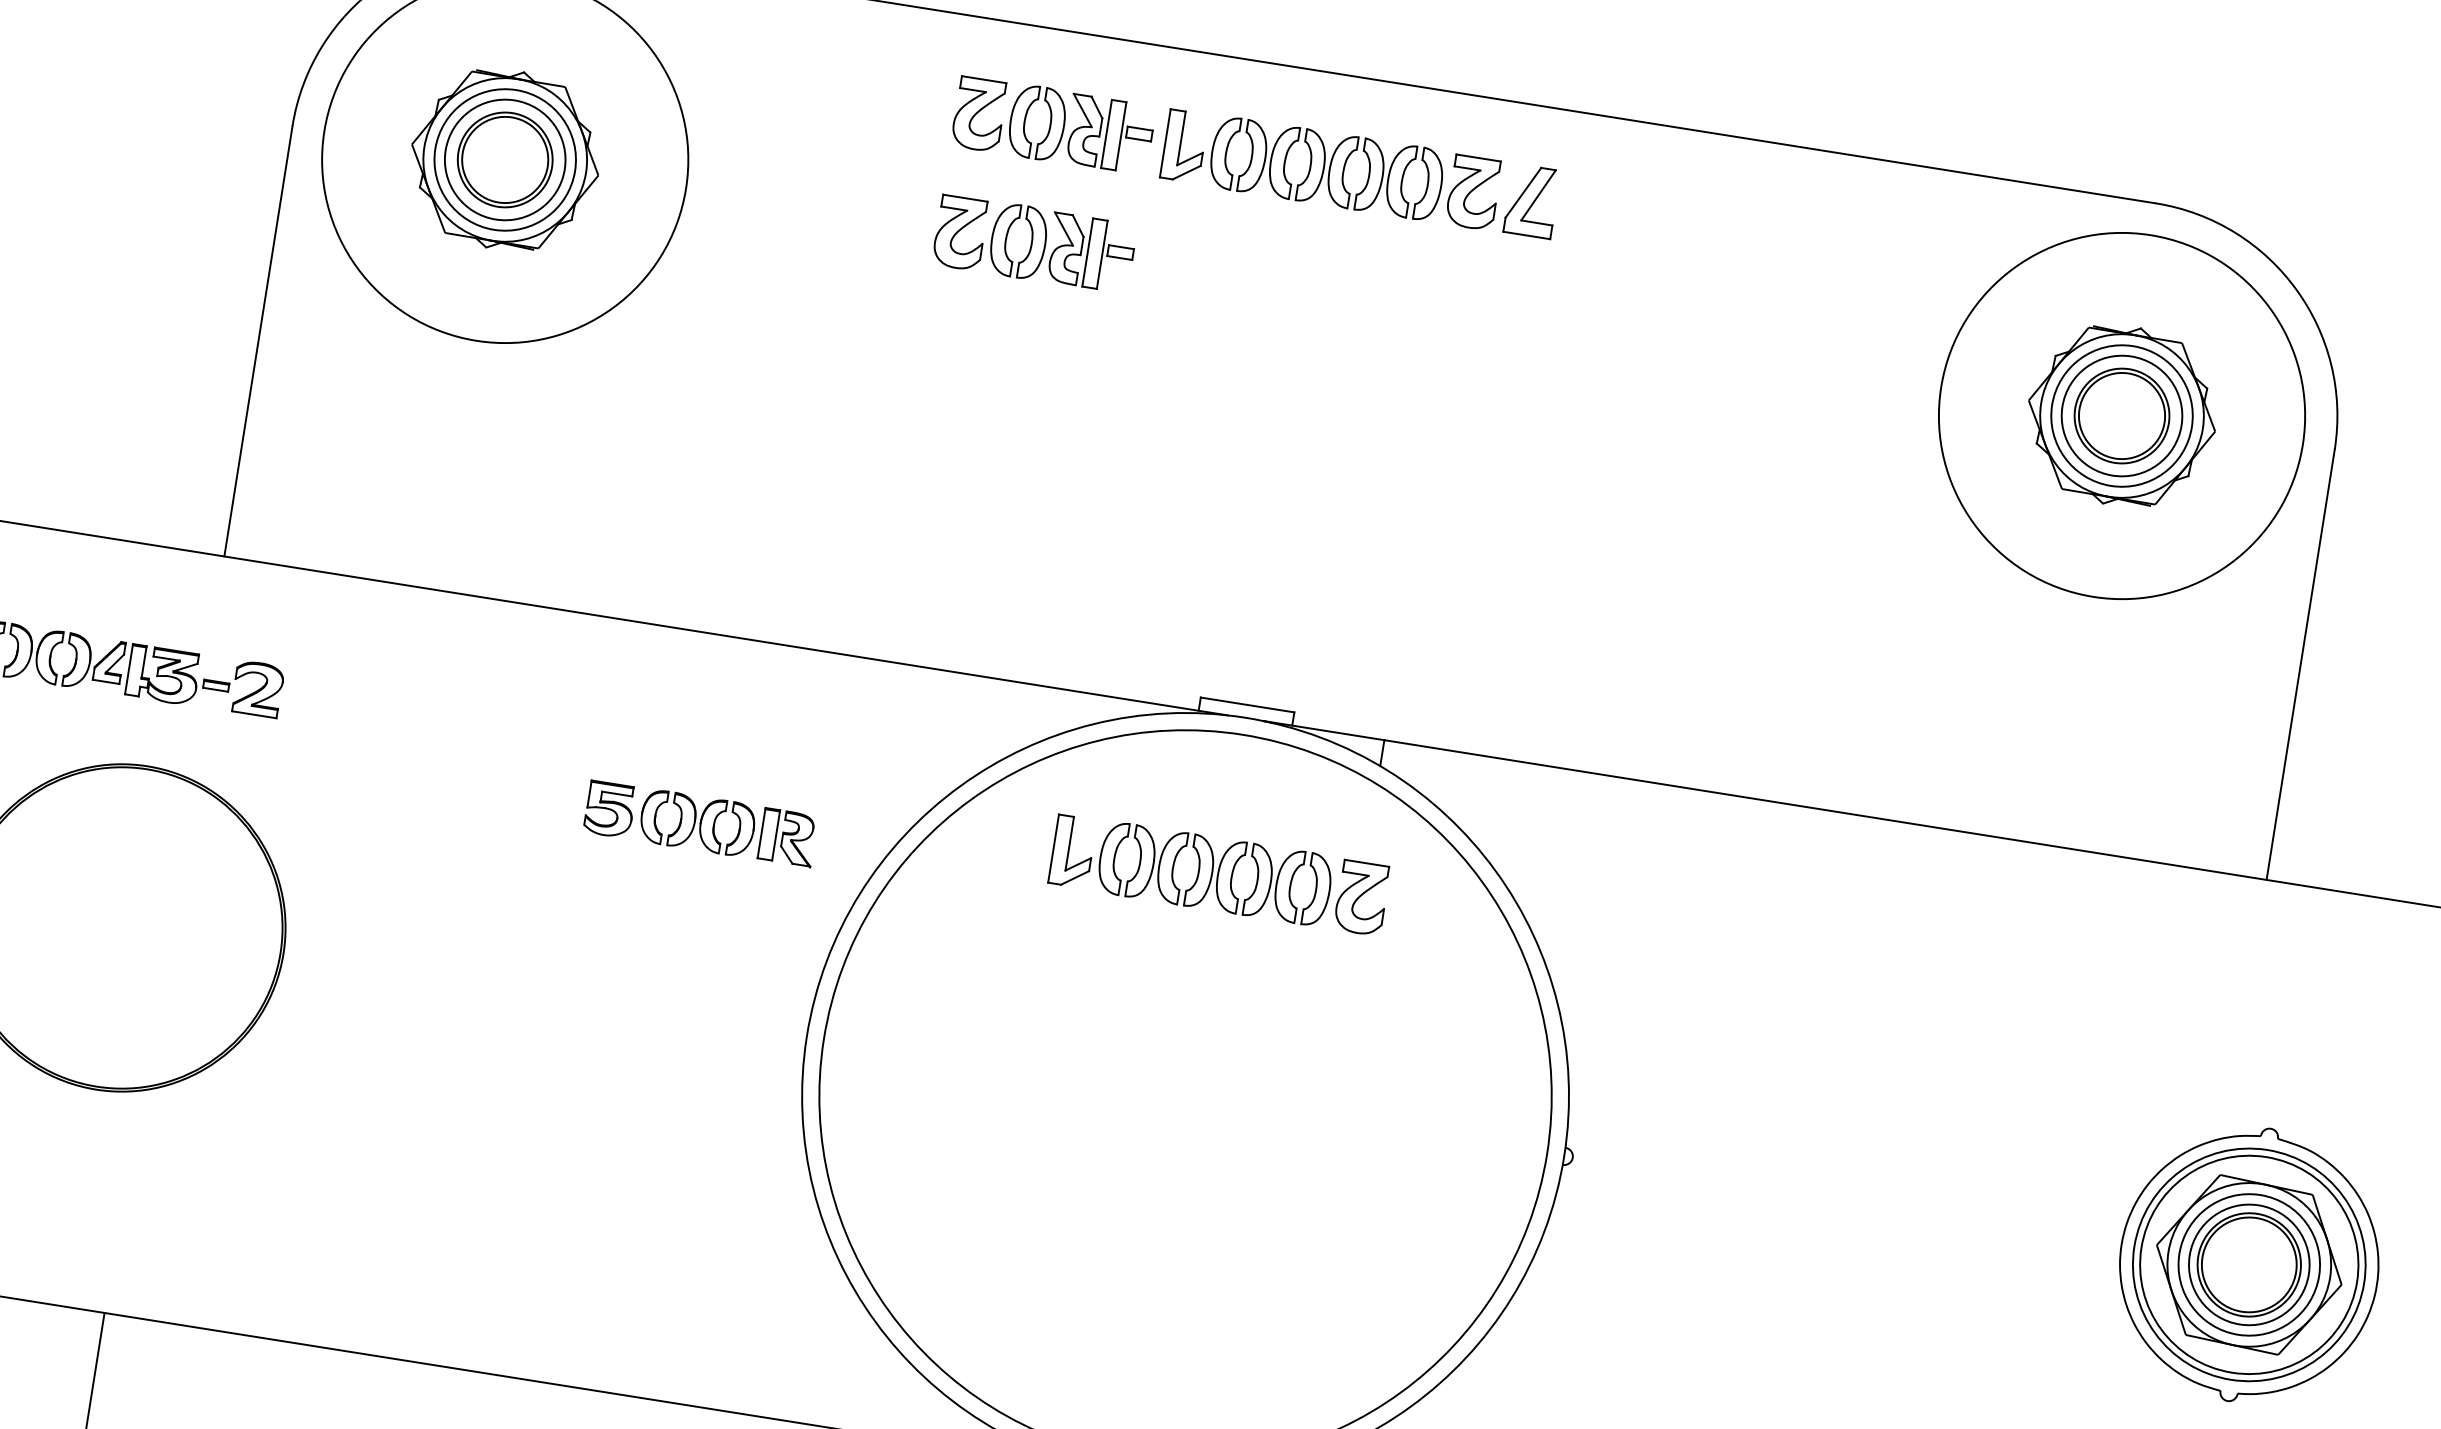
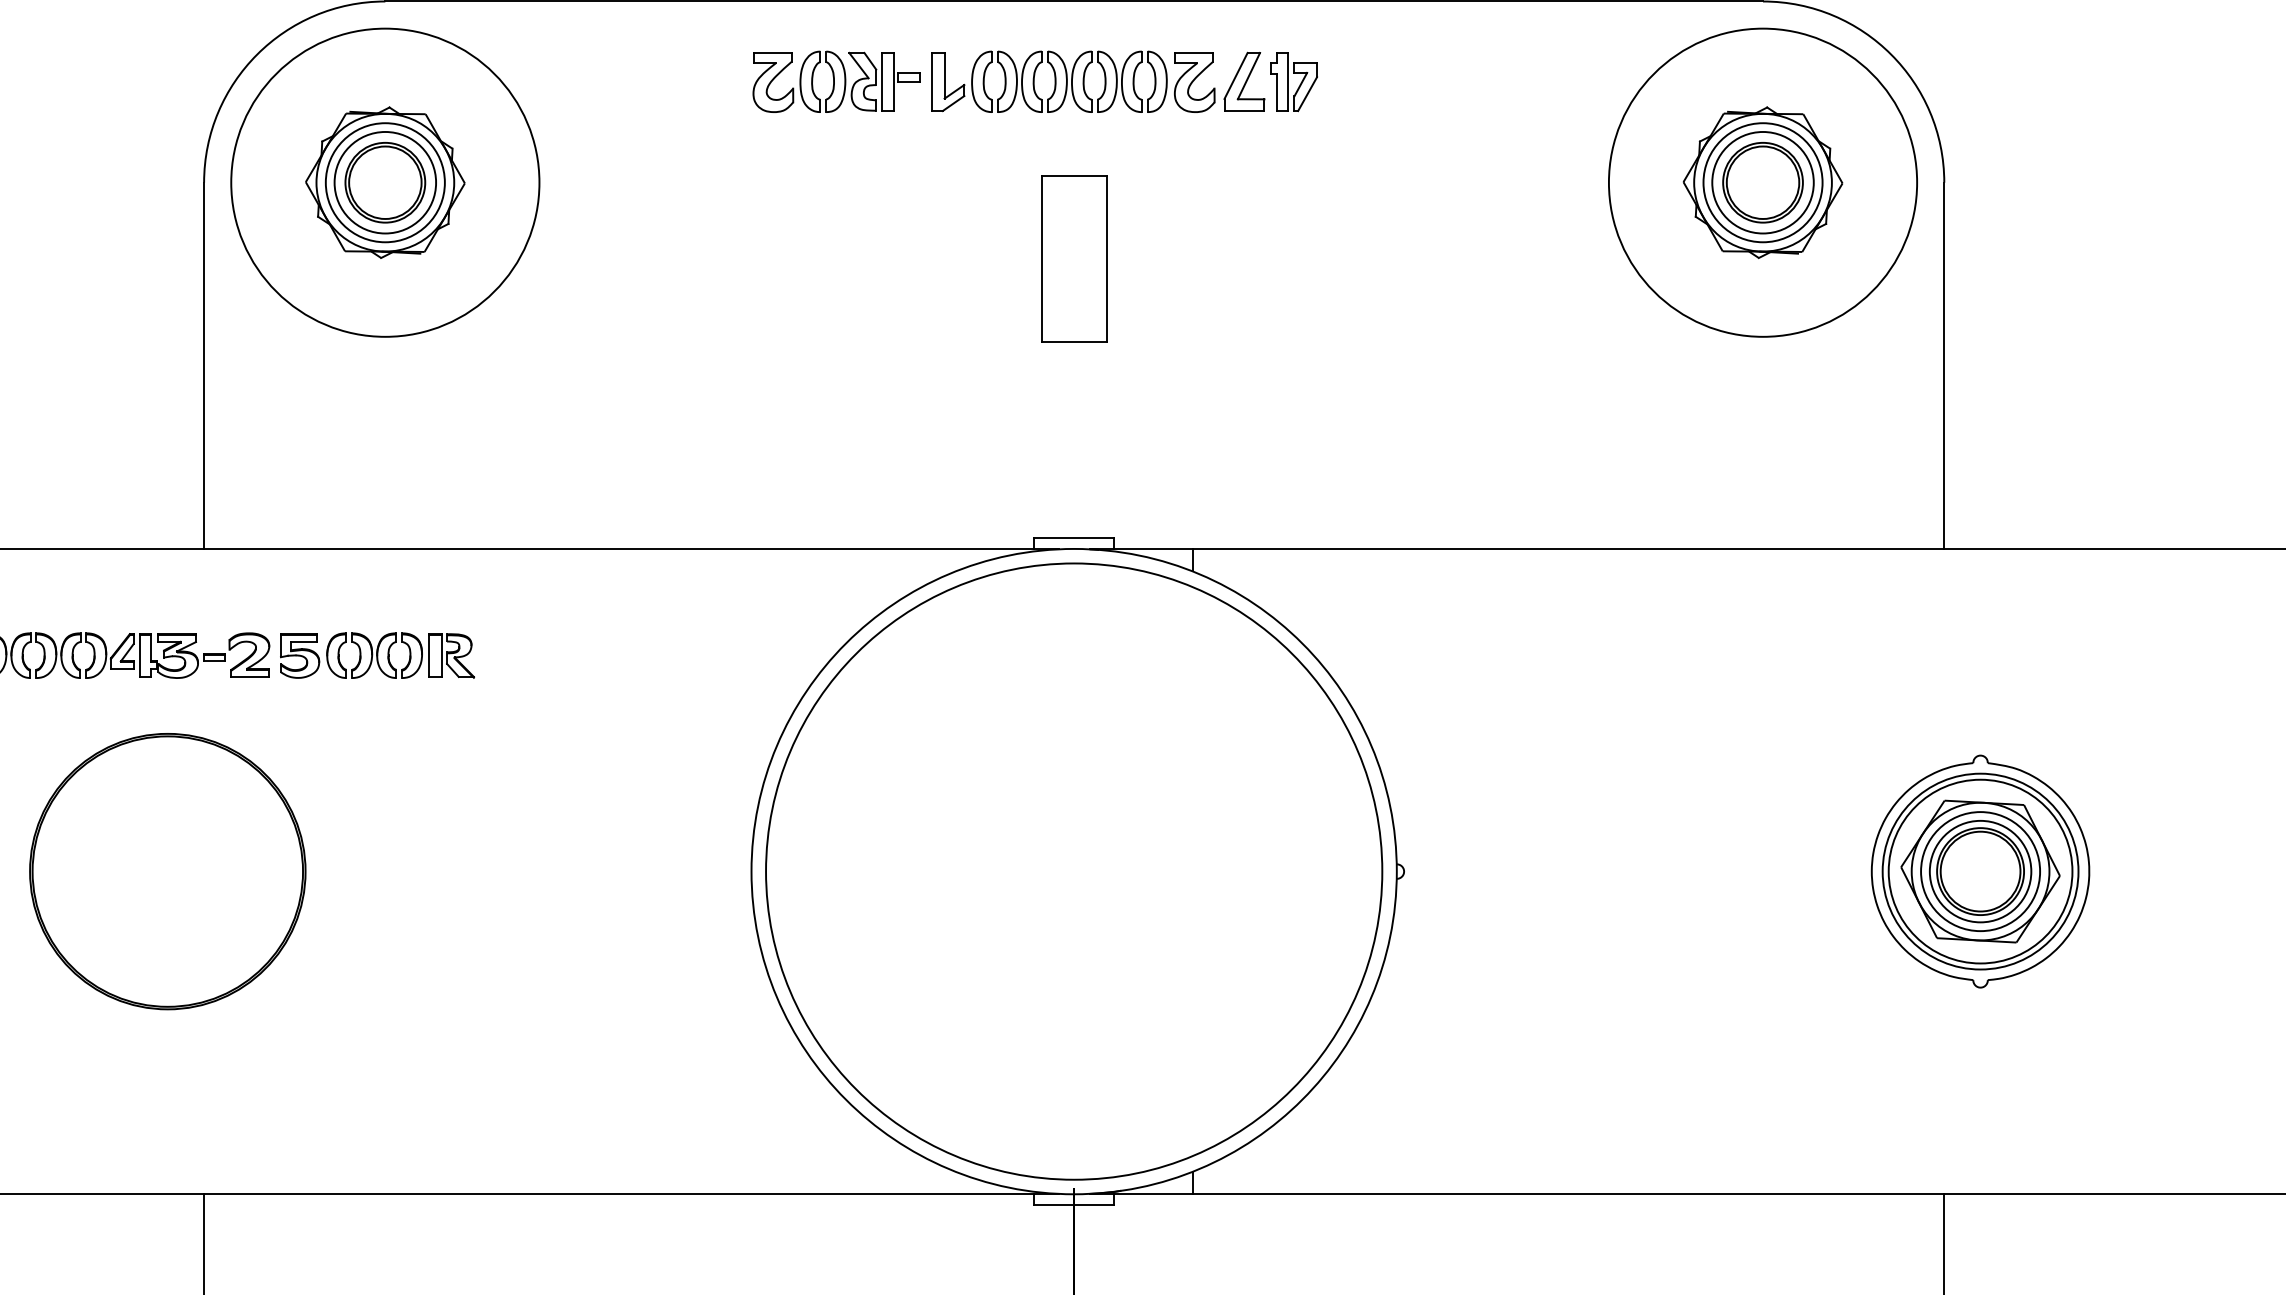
part: (1589, 211) -> (1293, 82), added
part: (1034, 243) -> (836, 182), removed
part: (1299, 376) -> (1074, 258), added
part: (701, 823) -> (377, 655), moved
part: (1219, 874) -> (1073, 682), removed

